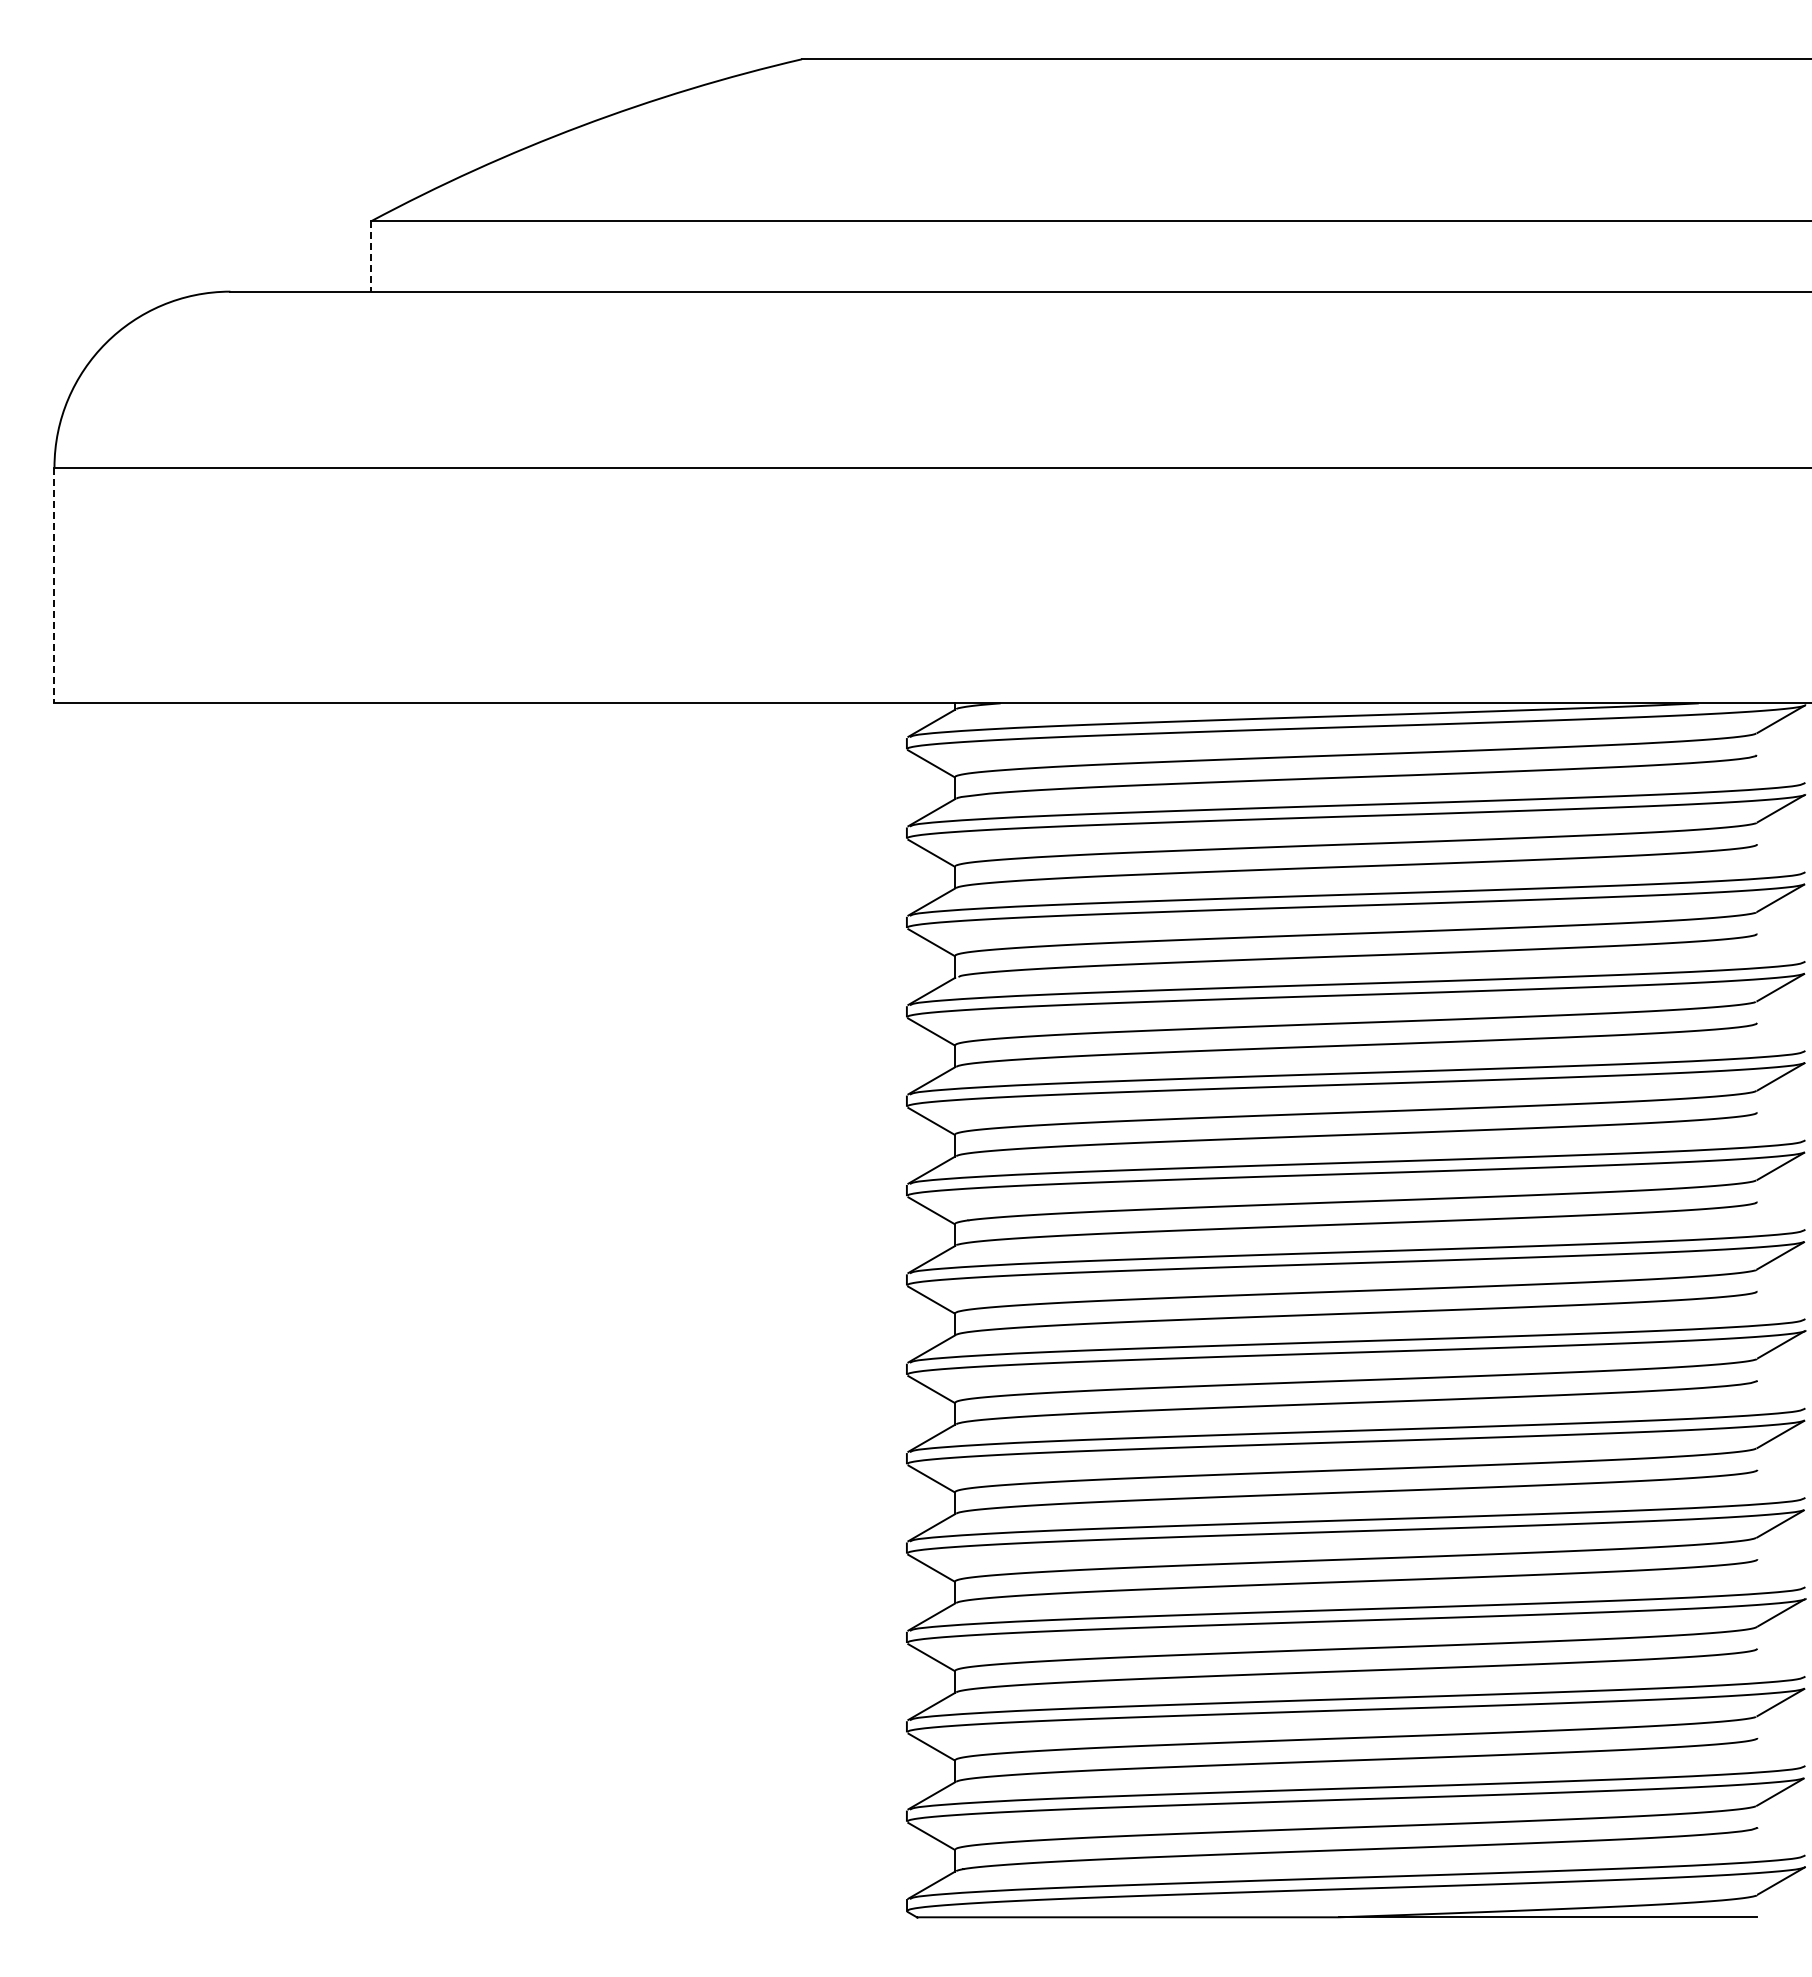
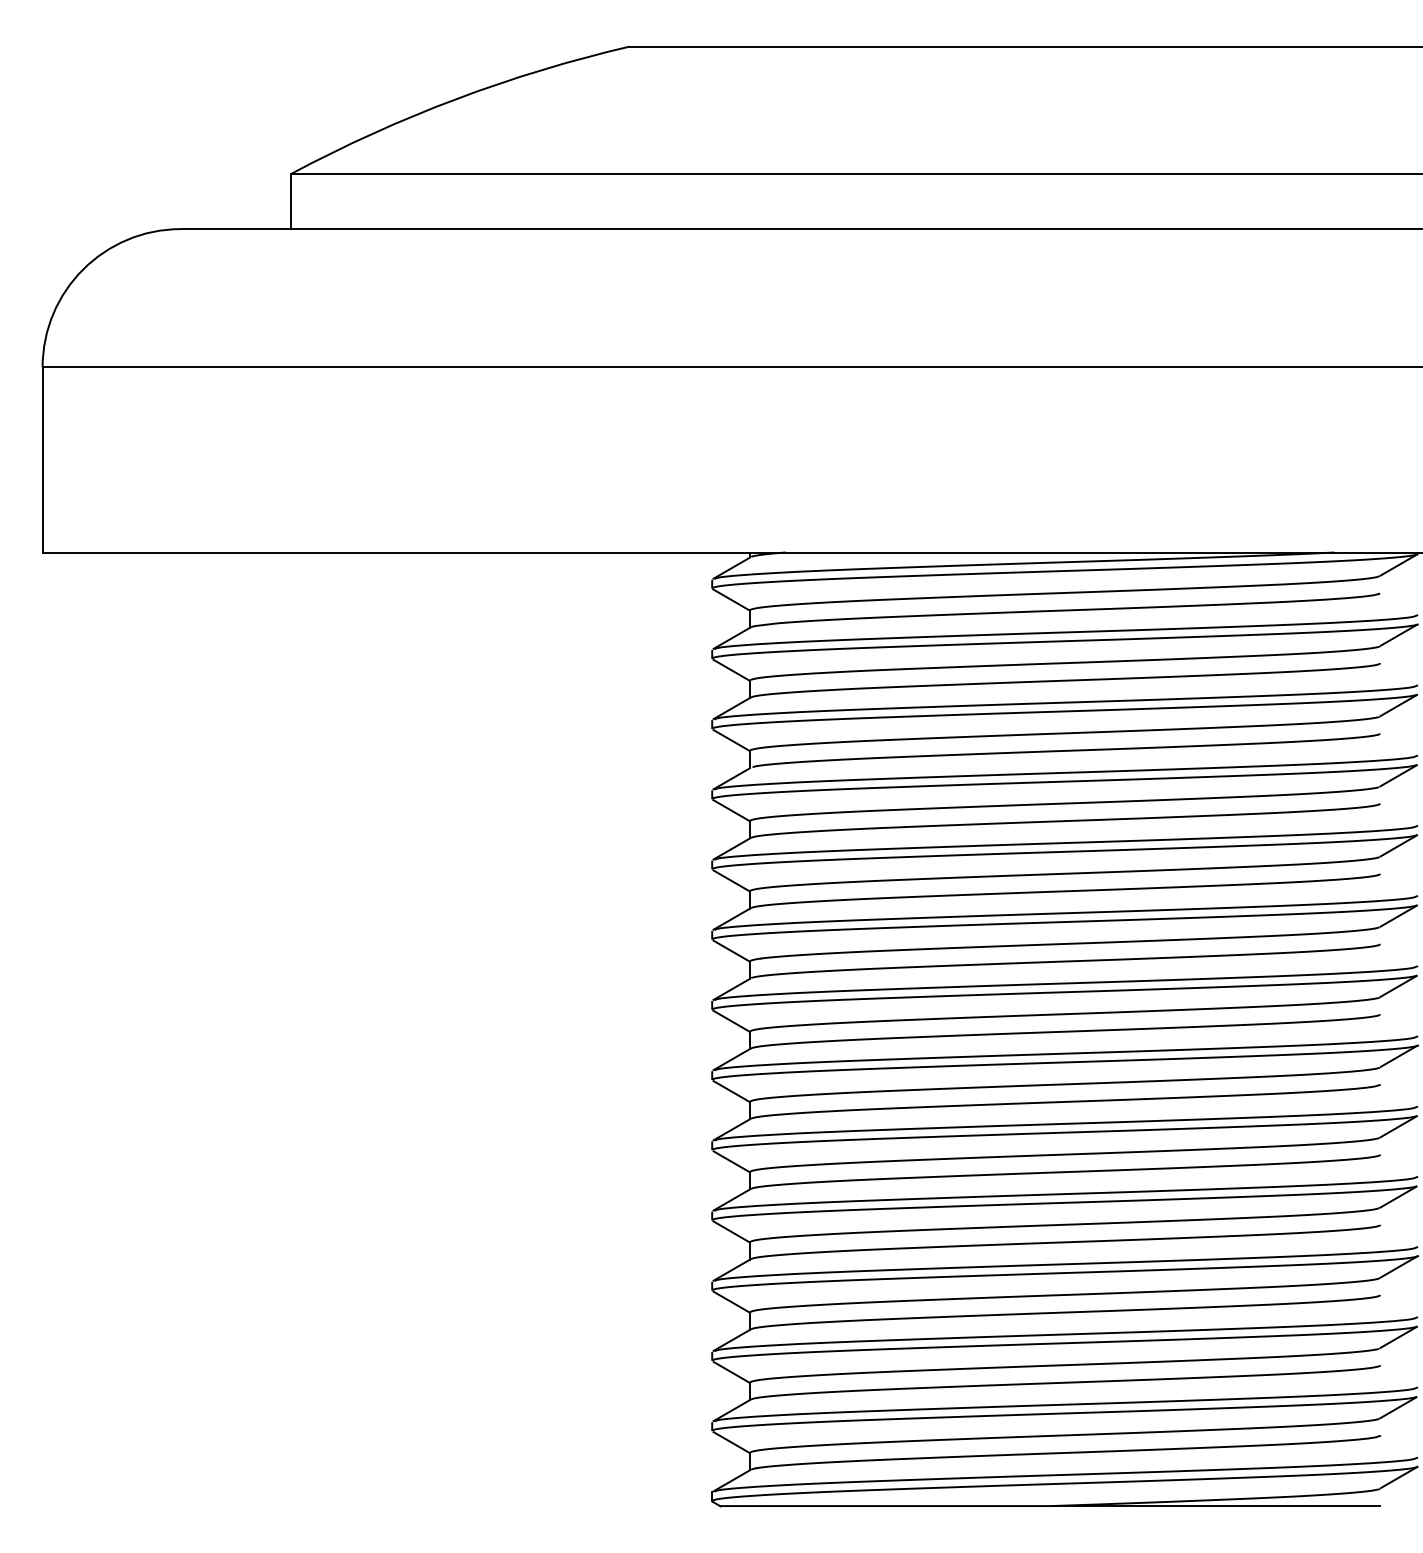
line: (371, 256) -> (291, 201), dashed -> solid
line: (54, 585) -> (42, 459), dashed -> solid

